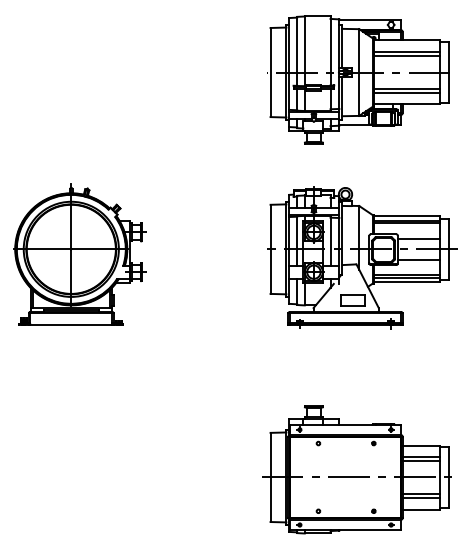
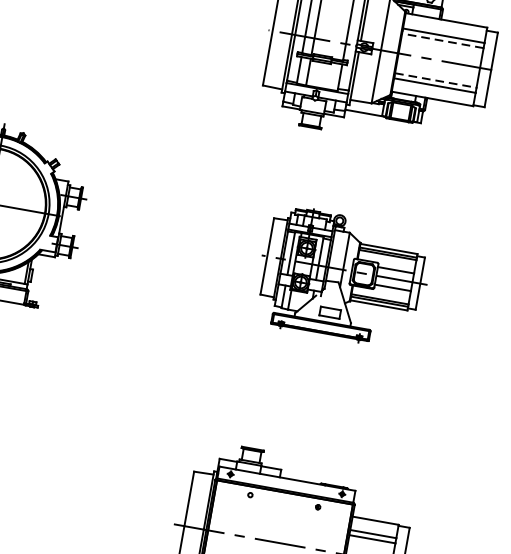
line: (406, 56) -> (442, 40), solid -> dashed
line: (407, 88) -> (436, 80), solid -> dashed
part: (362, 257) -> (344, 277), size x0.7

